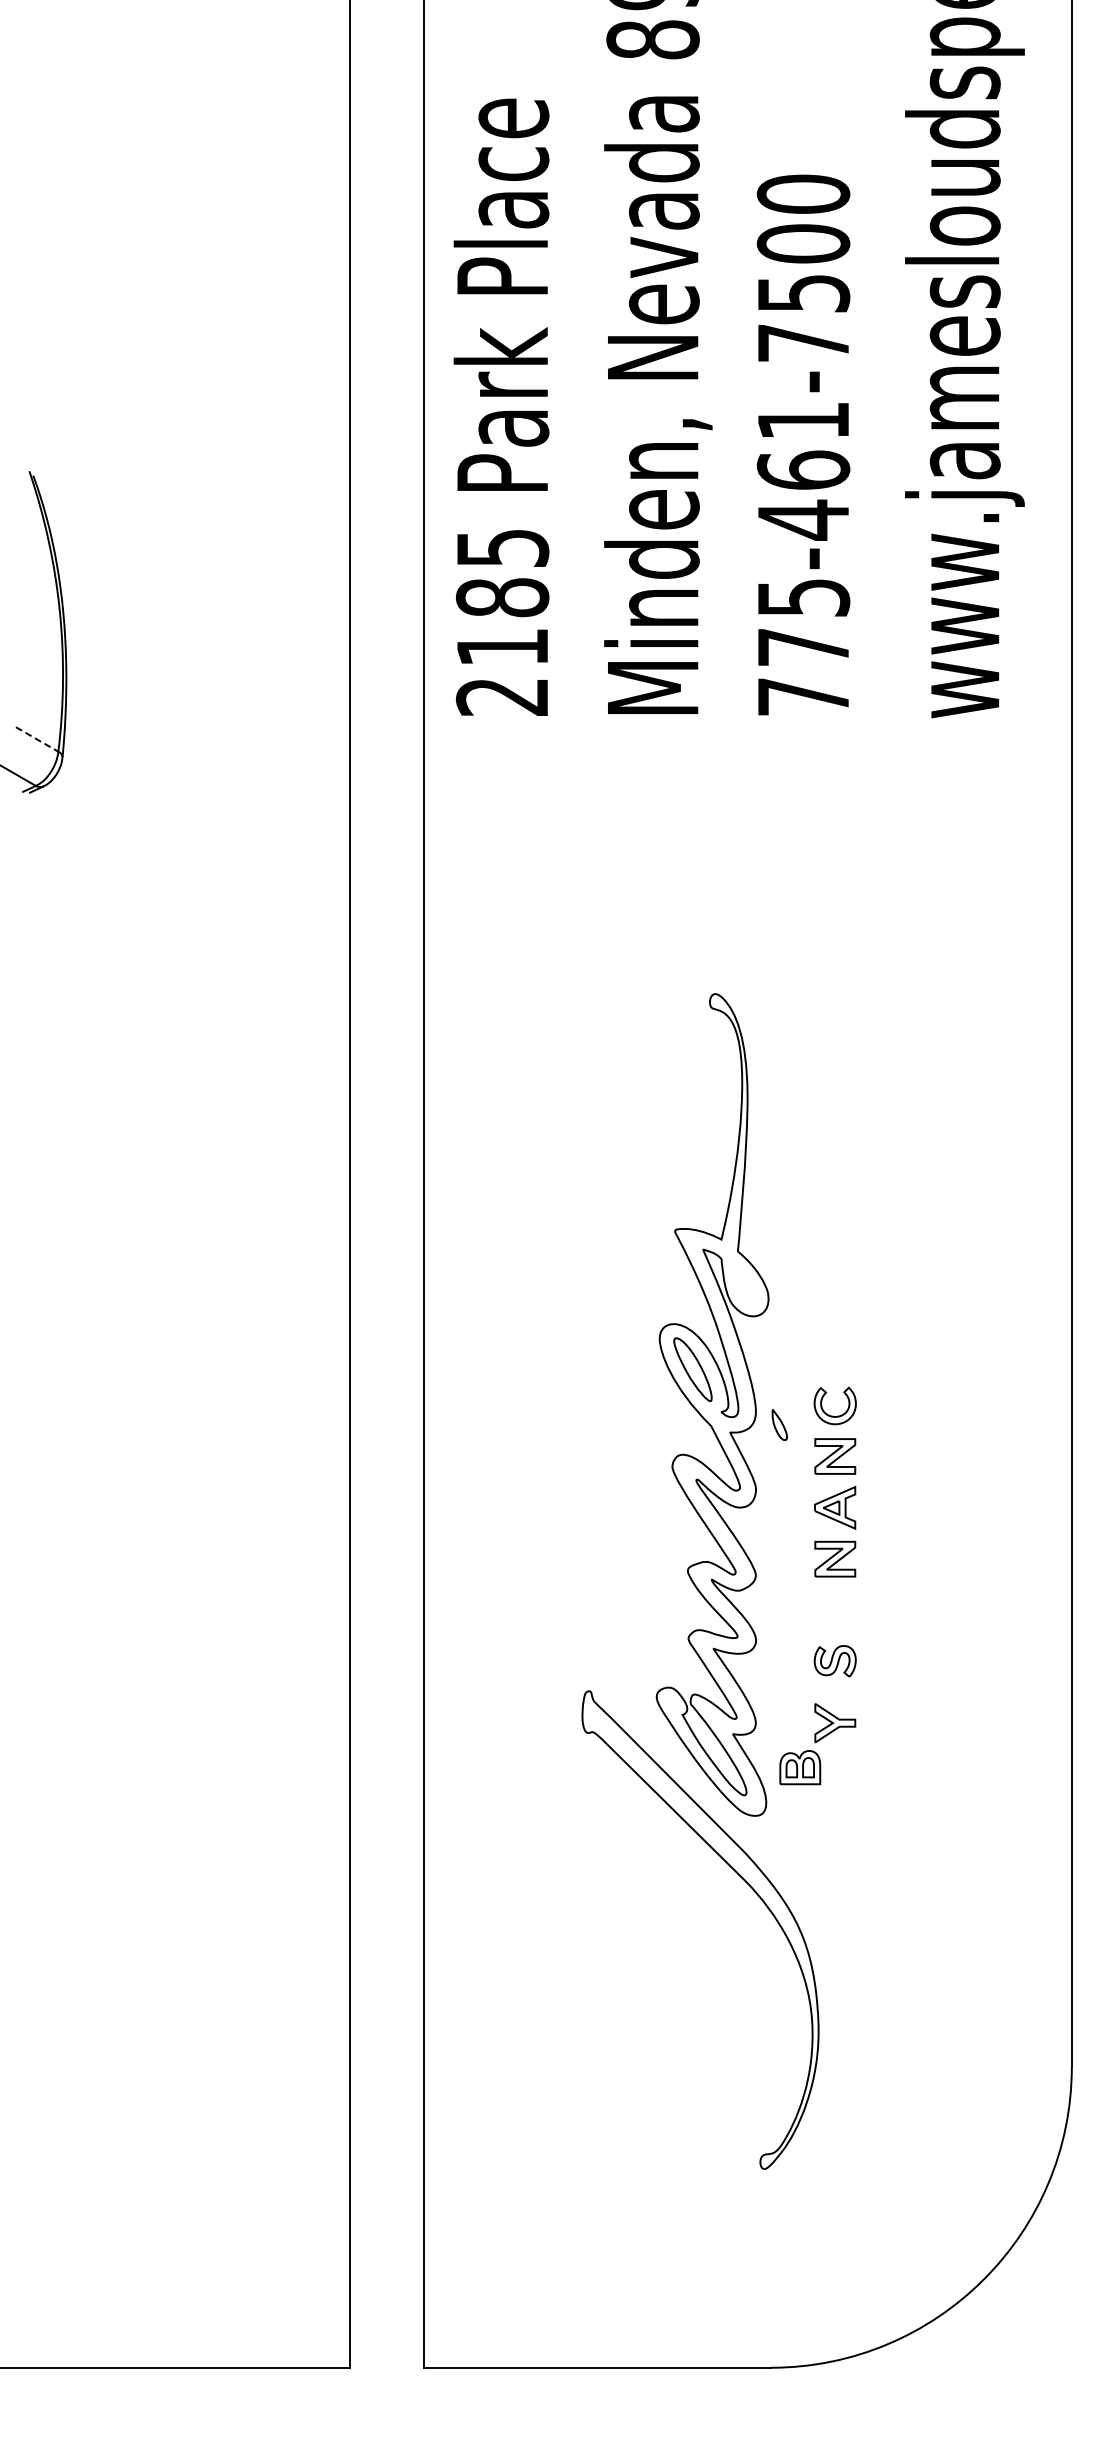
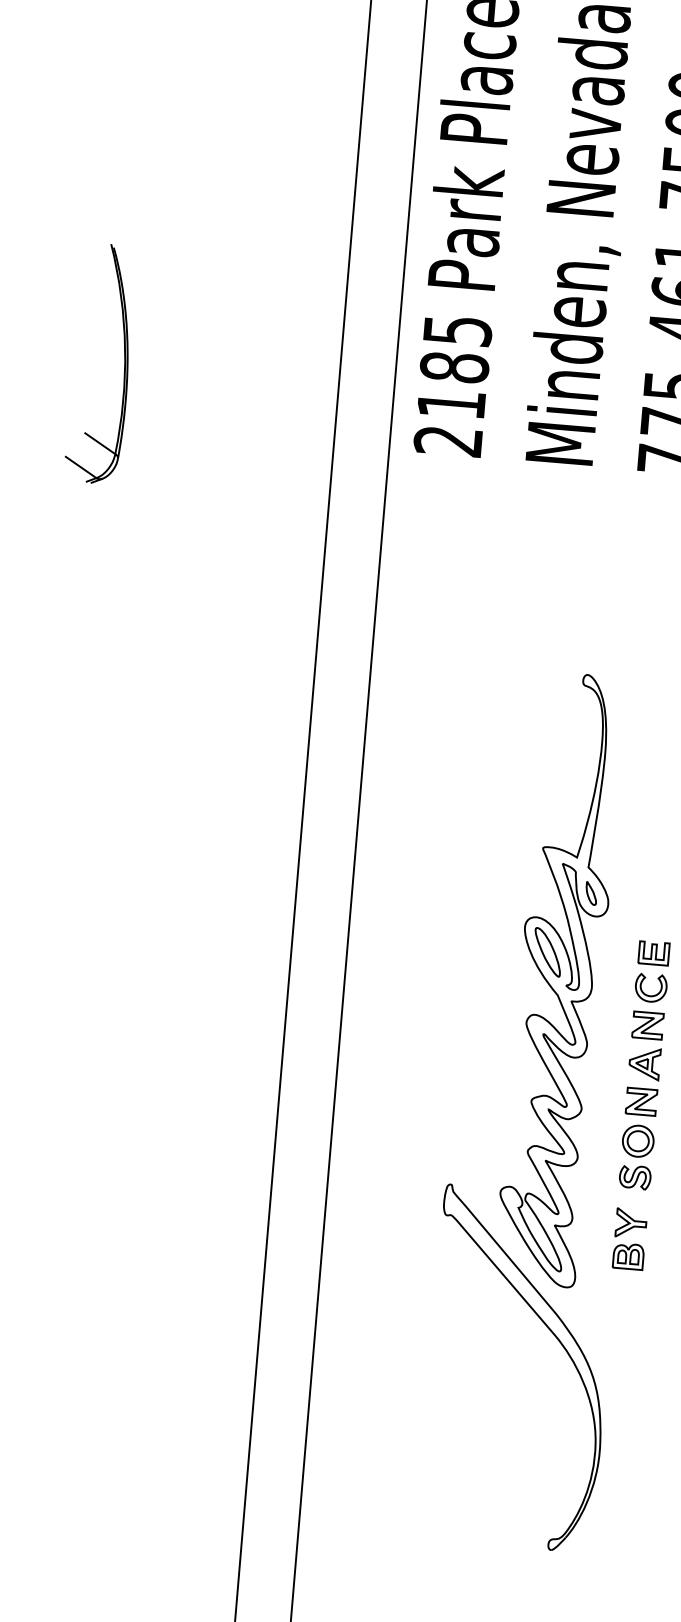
line: (37, 739) -> (100, 443), dashed -> solid
part: (834, 1358) -> (653, 952), added
part: (779, 1424) -> (591, 893), moved
part: (834, 1612) -> (637, 1141), added
part: (800, 1767) -> (628, 1256), moved

